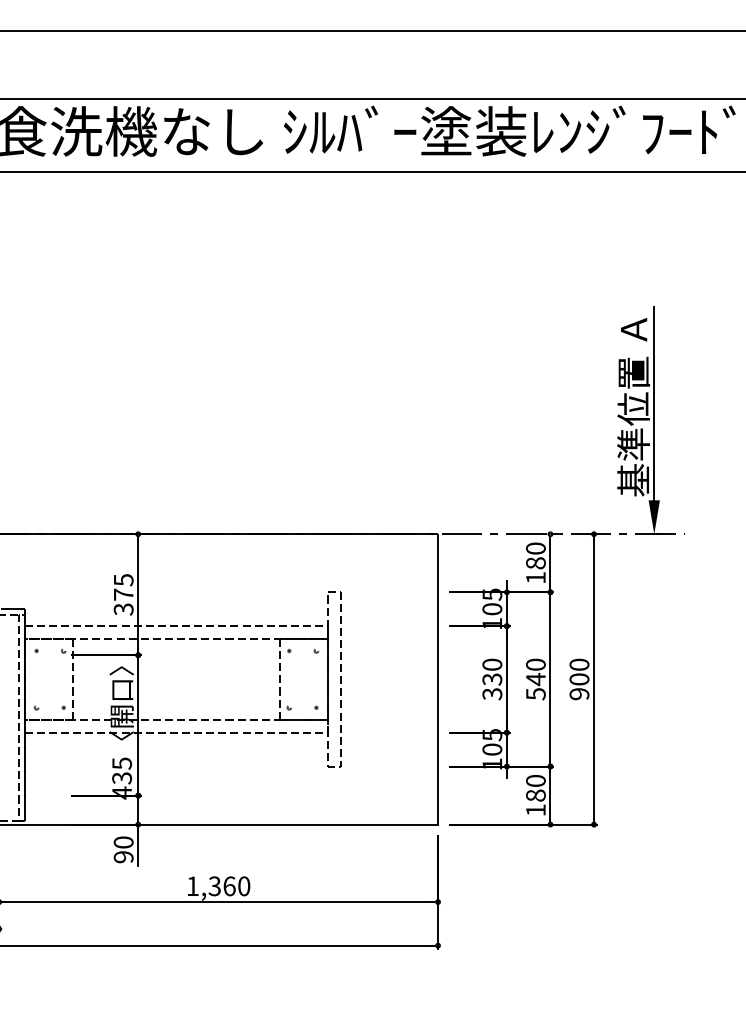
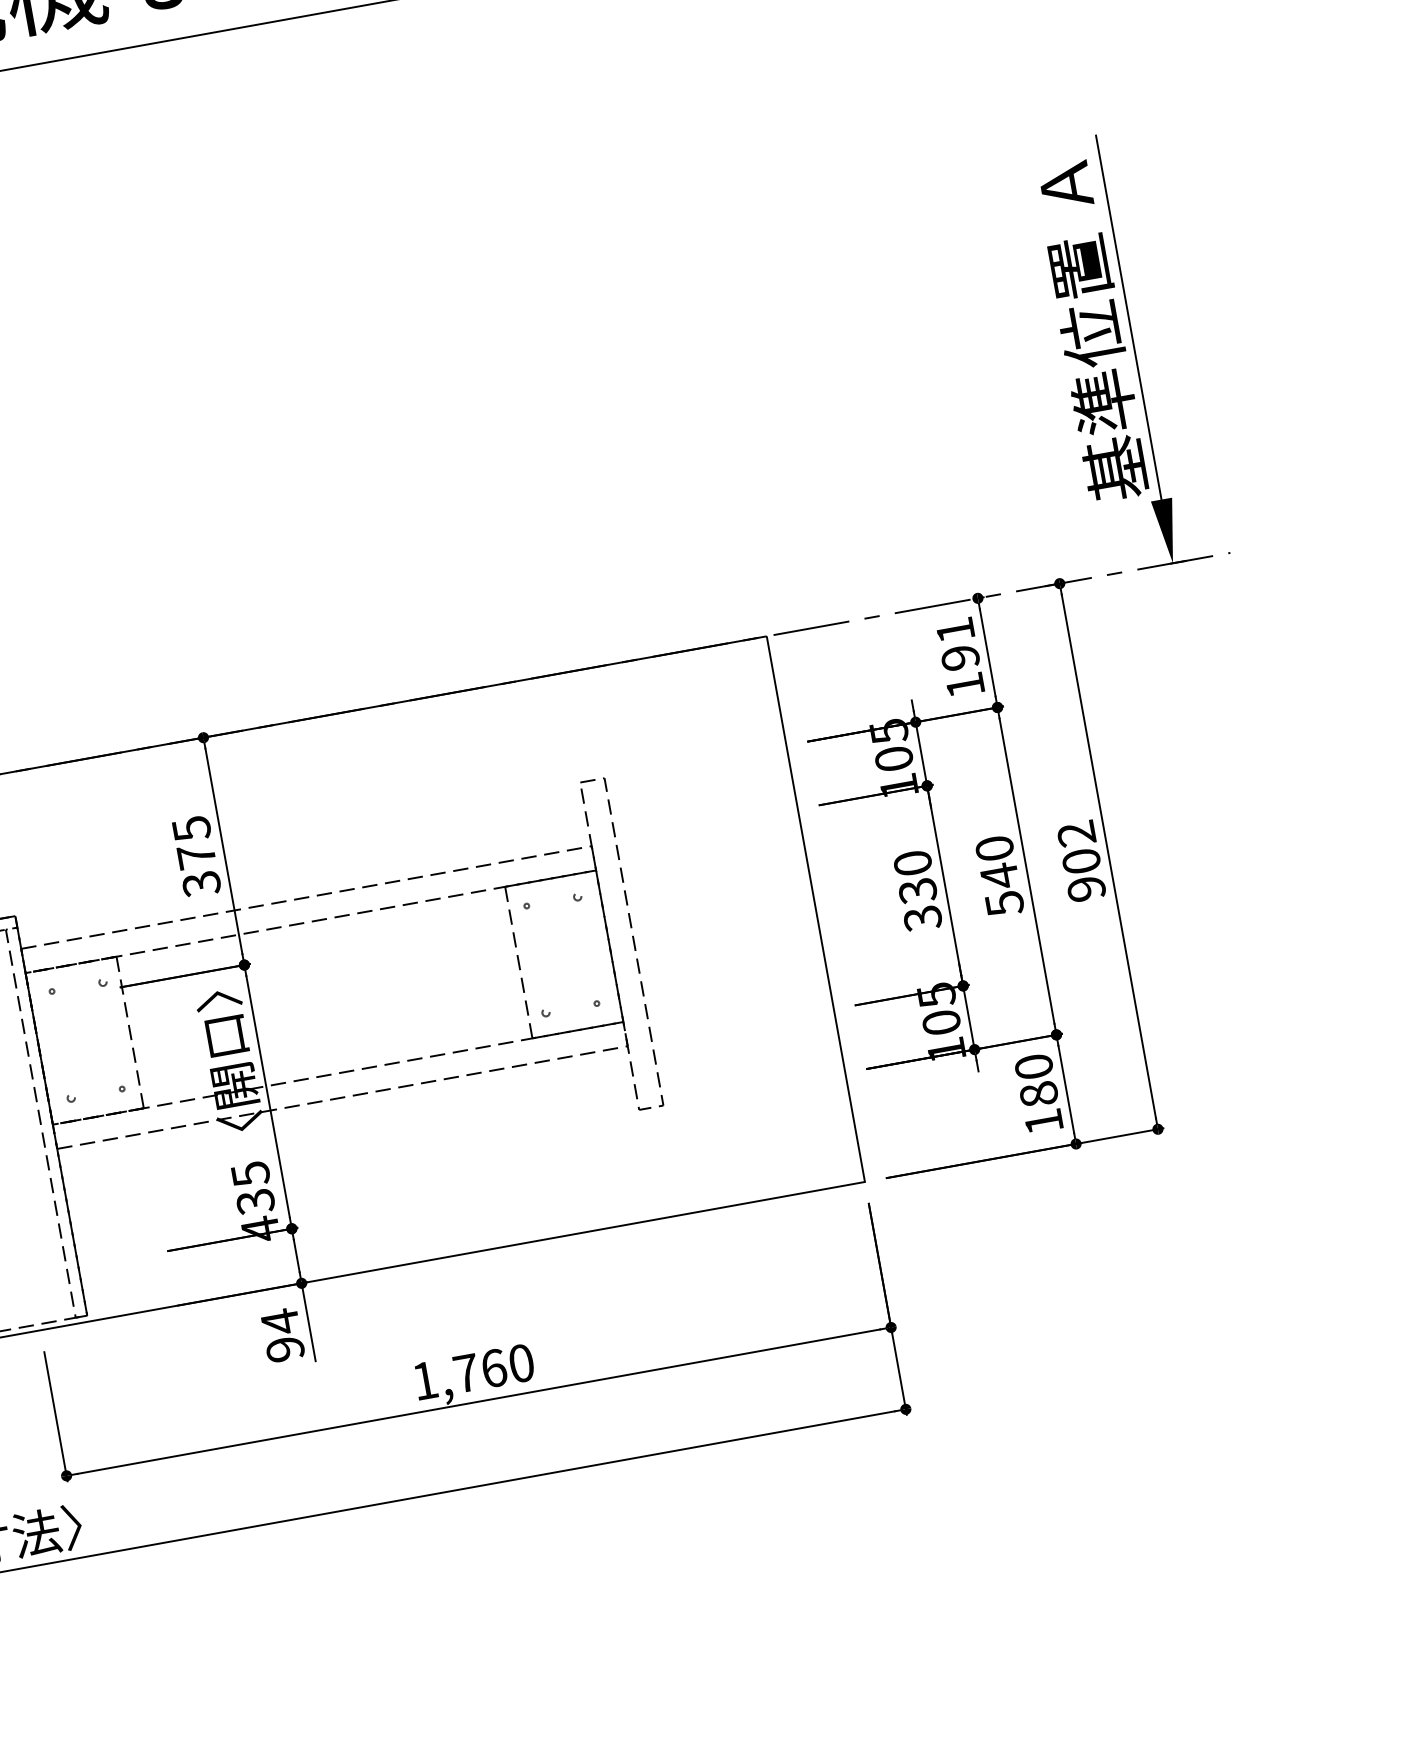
text: (535, 555) -> (957, 643), 180 -> 191
text: (579, 664) -> (1076, 833), 900 -> 902
text: (123, 842) -> (279, 1321), 90 -> 94
text: (214, 886) -> (465, 1373), 1,360 -> 1,760

